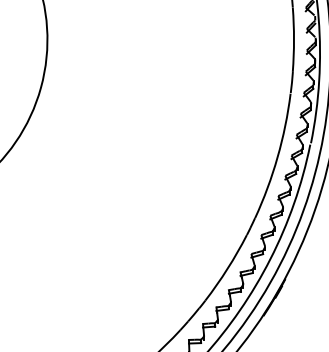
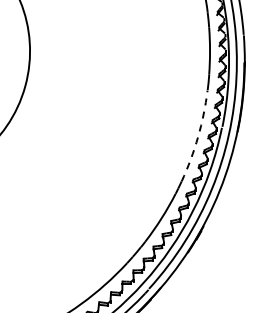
arc: (278, 157) -> (198, 137), solid -> dashed

